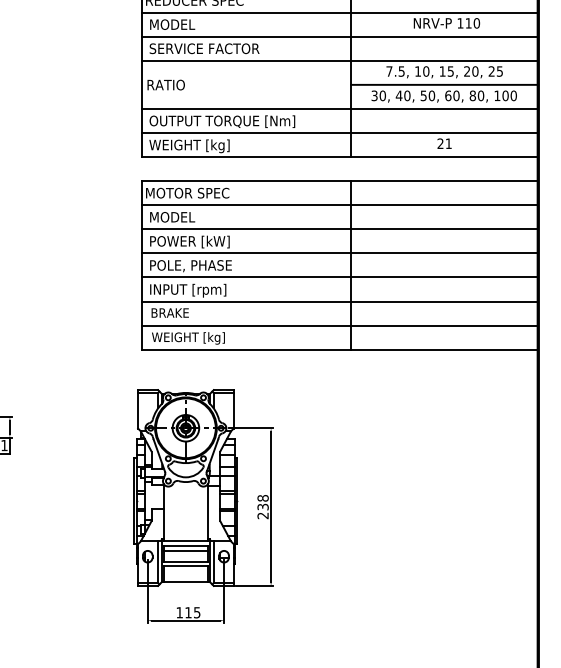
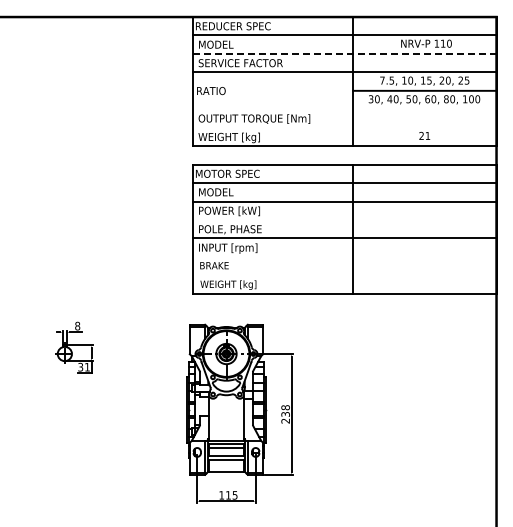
line: (339, 36) -> (344, 53), solid -> dashed
line: (339, 109) -> (344, 109), removed
line: (339, 132) -> (344, 127), removed
line: (339, 254) -> (344, 220), removed
line: (339, 301) -> (344, 256), removed
line: (339, 325) -> (344, 275), removed

